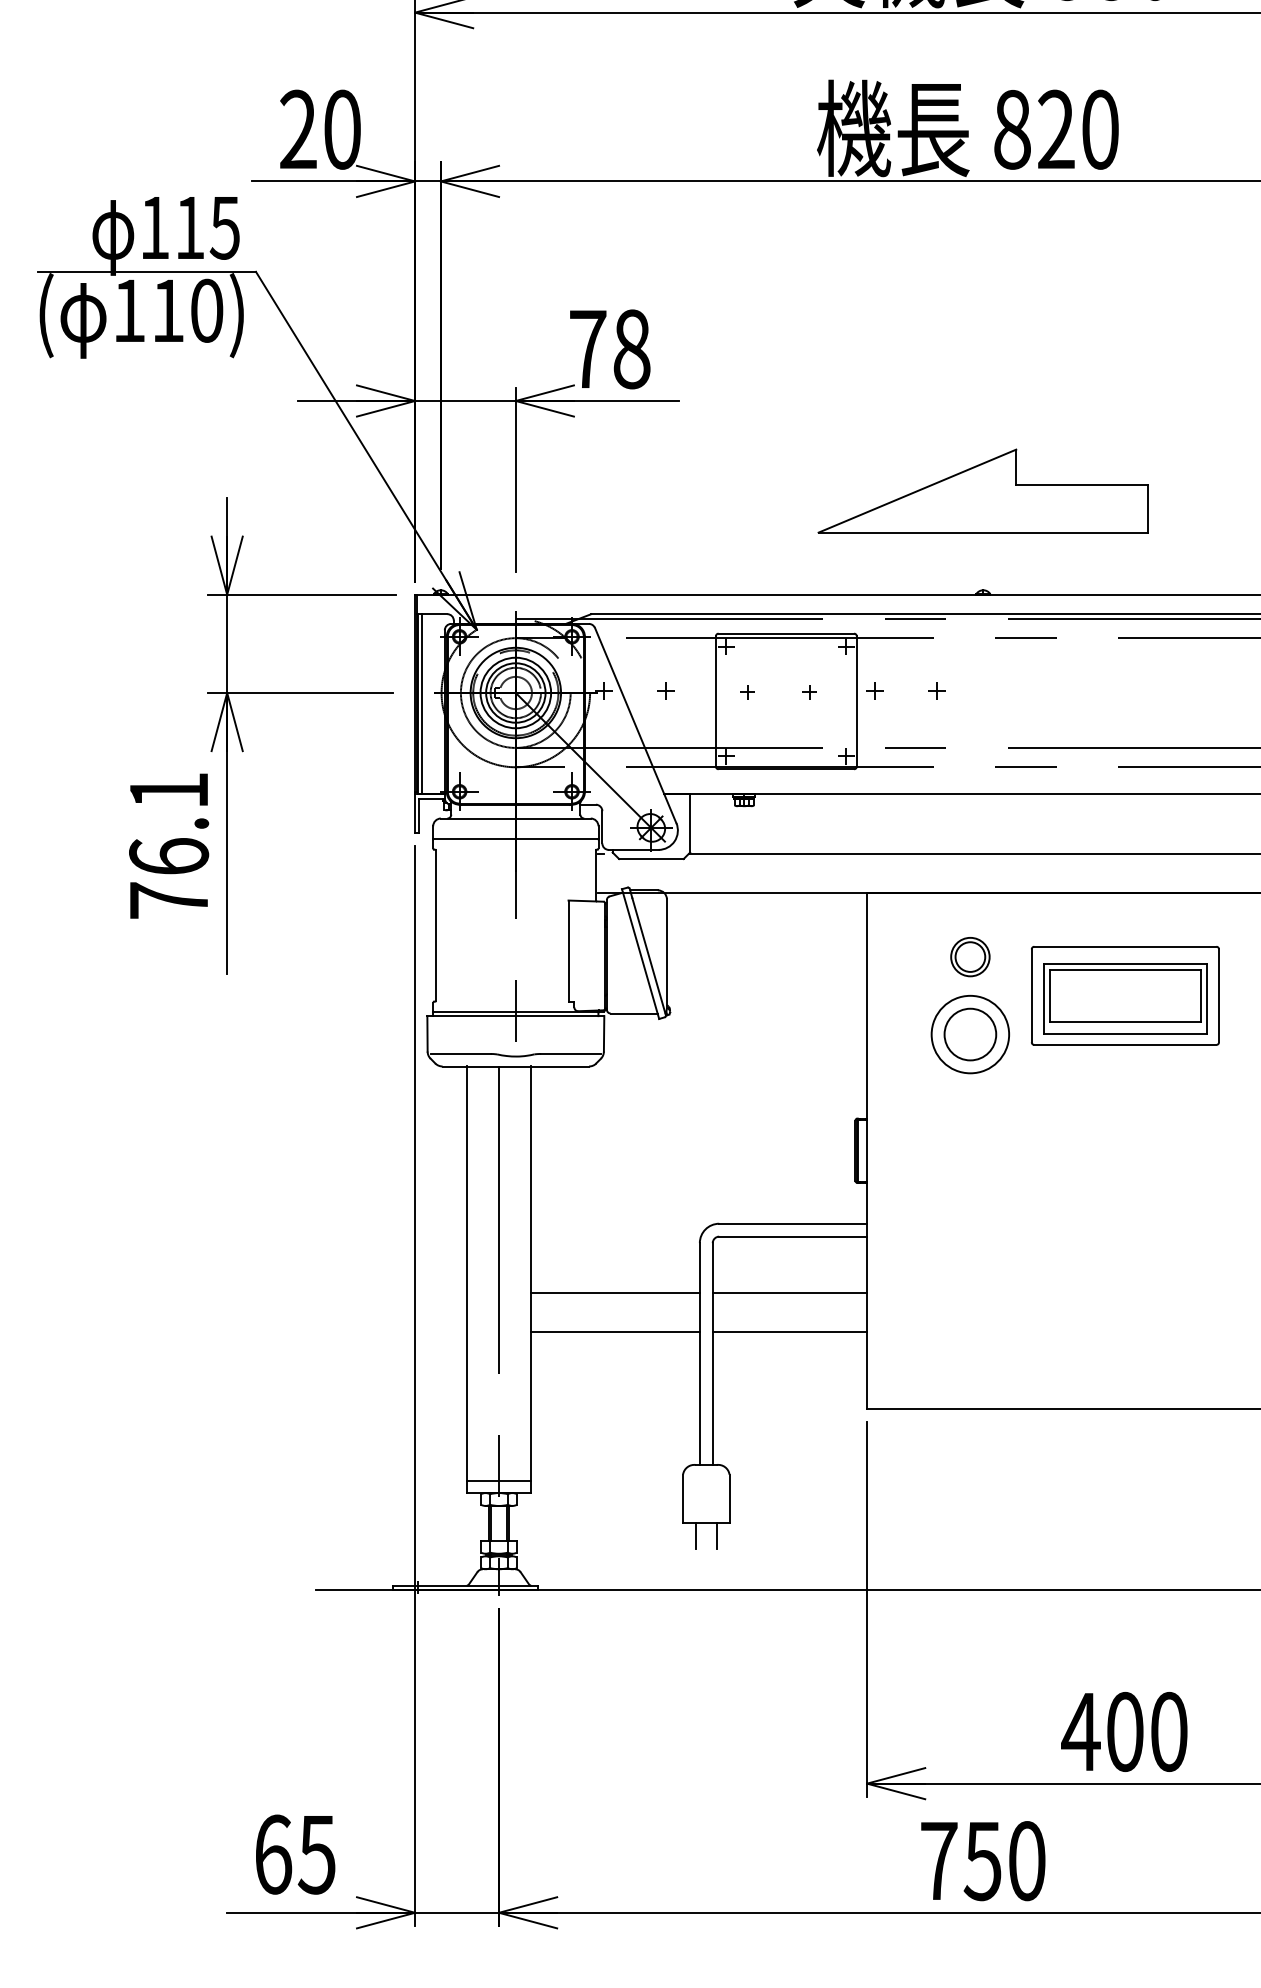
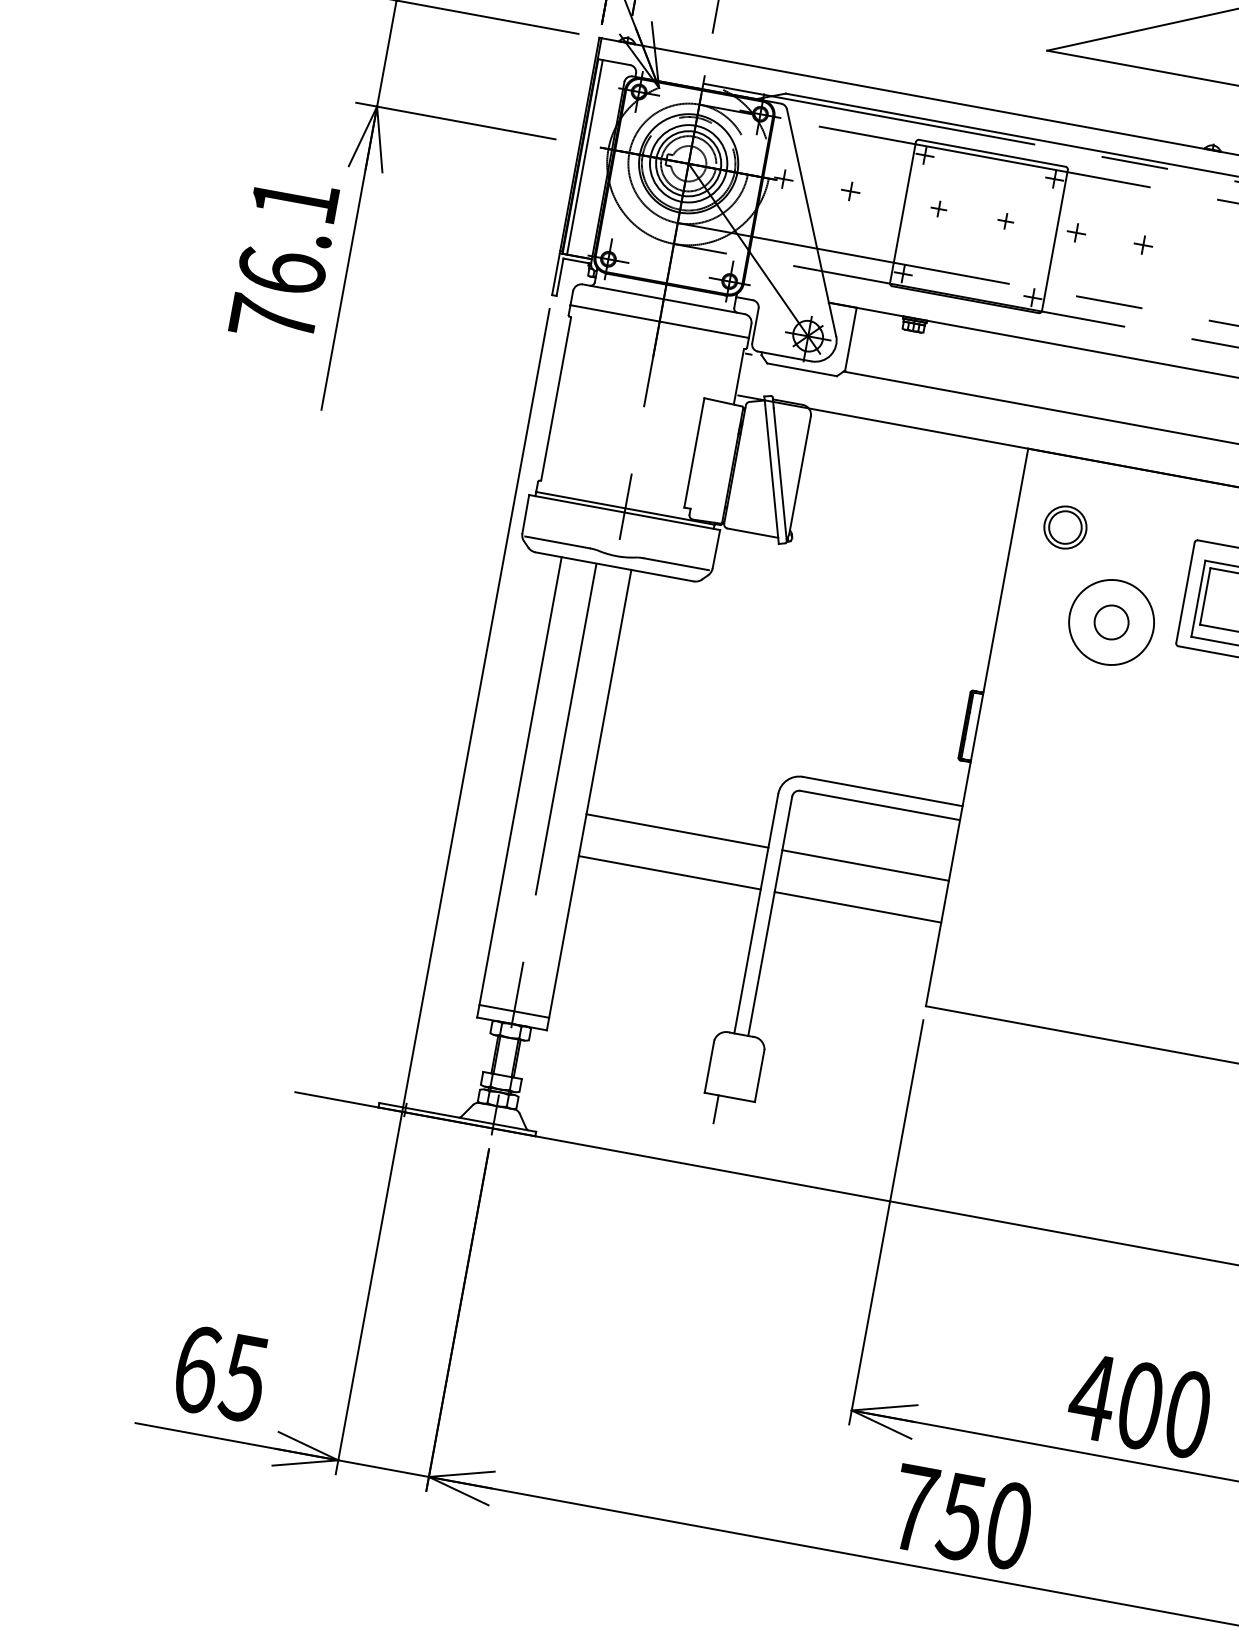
part: (970, 957) -> (1065, 528), moved
circle: (970, 1034) -> (1111, 622), size x0.6
line: (716, 1535) -> (738, 1112), removed

